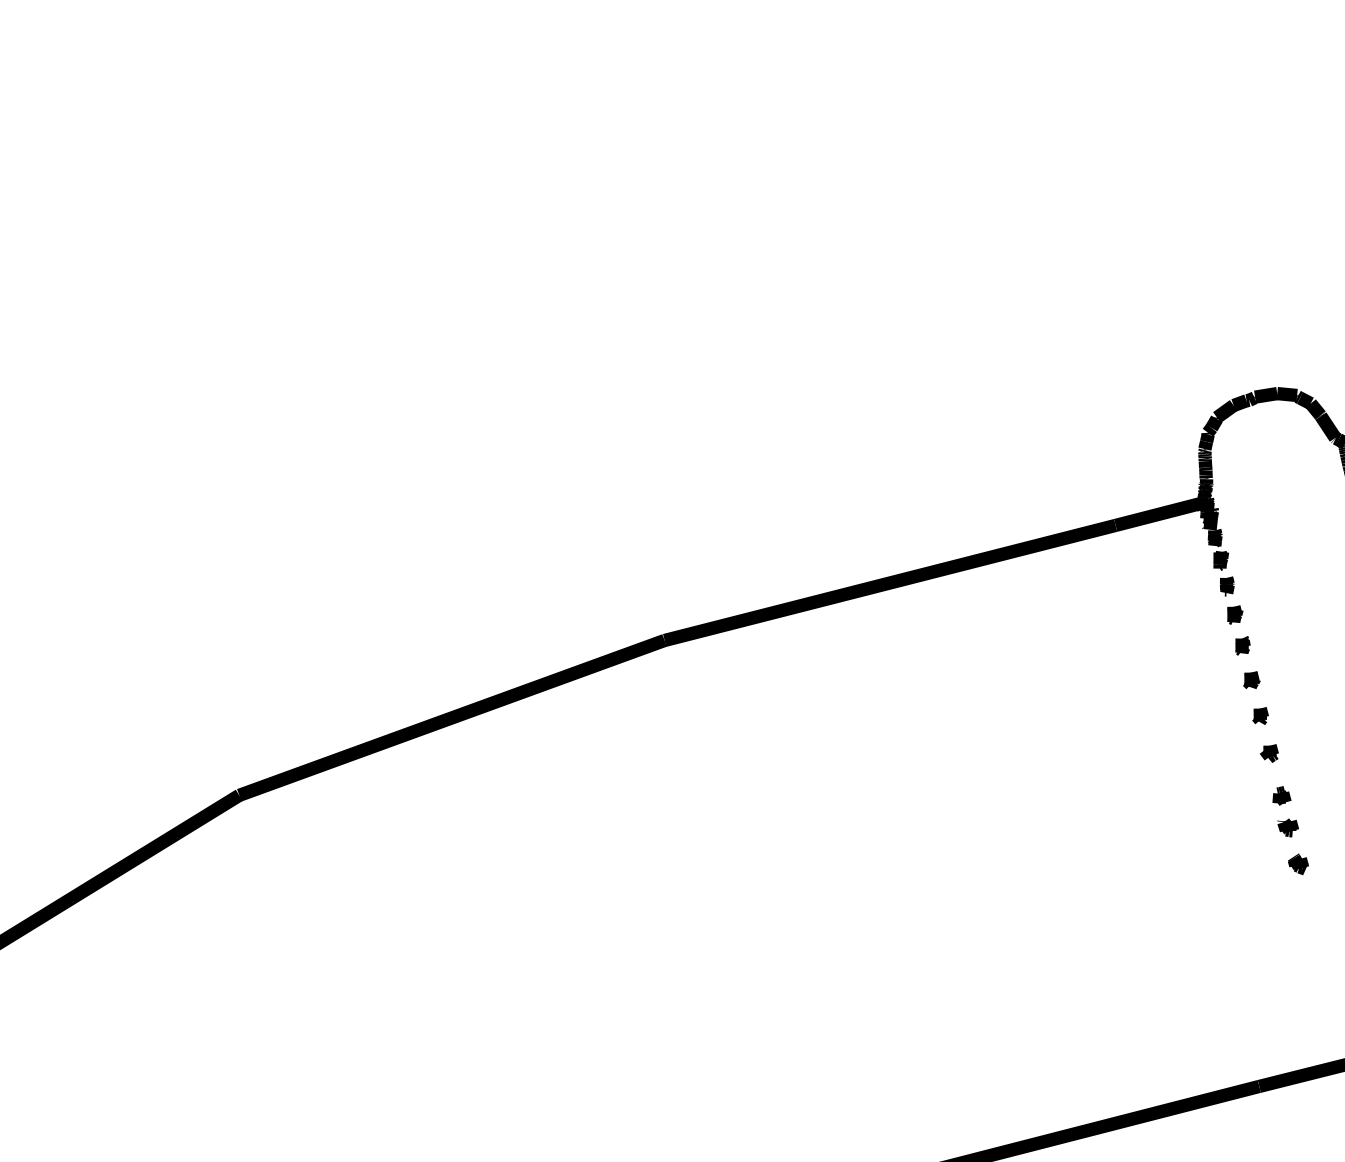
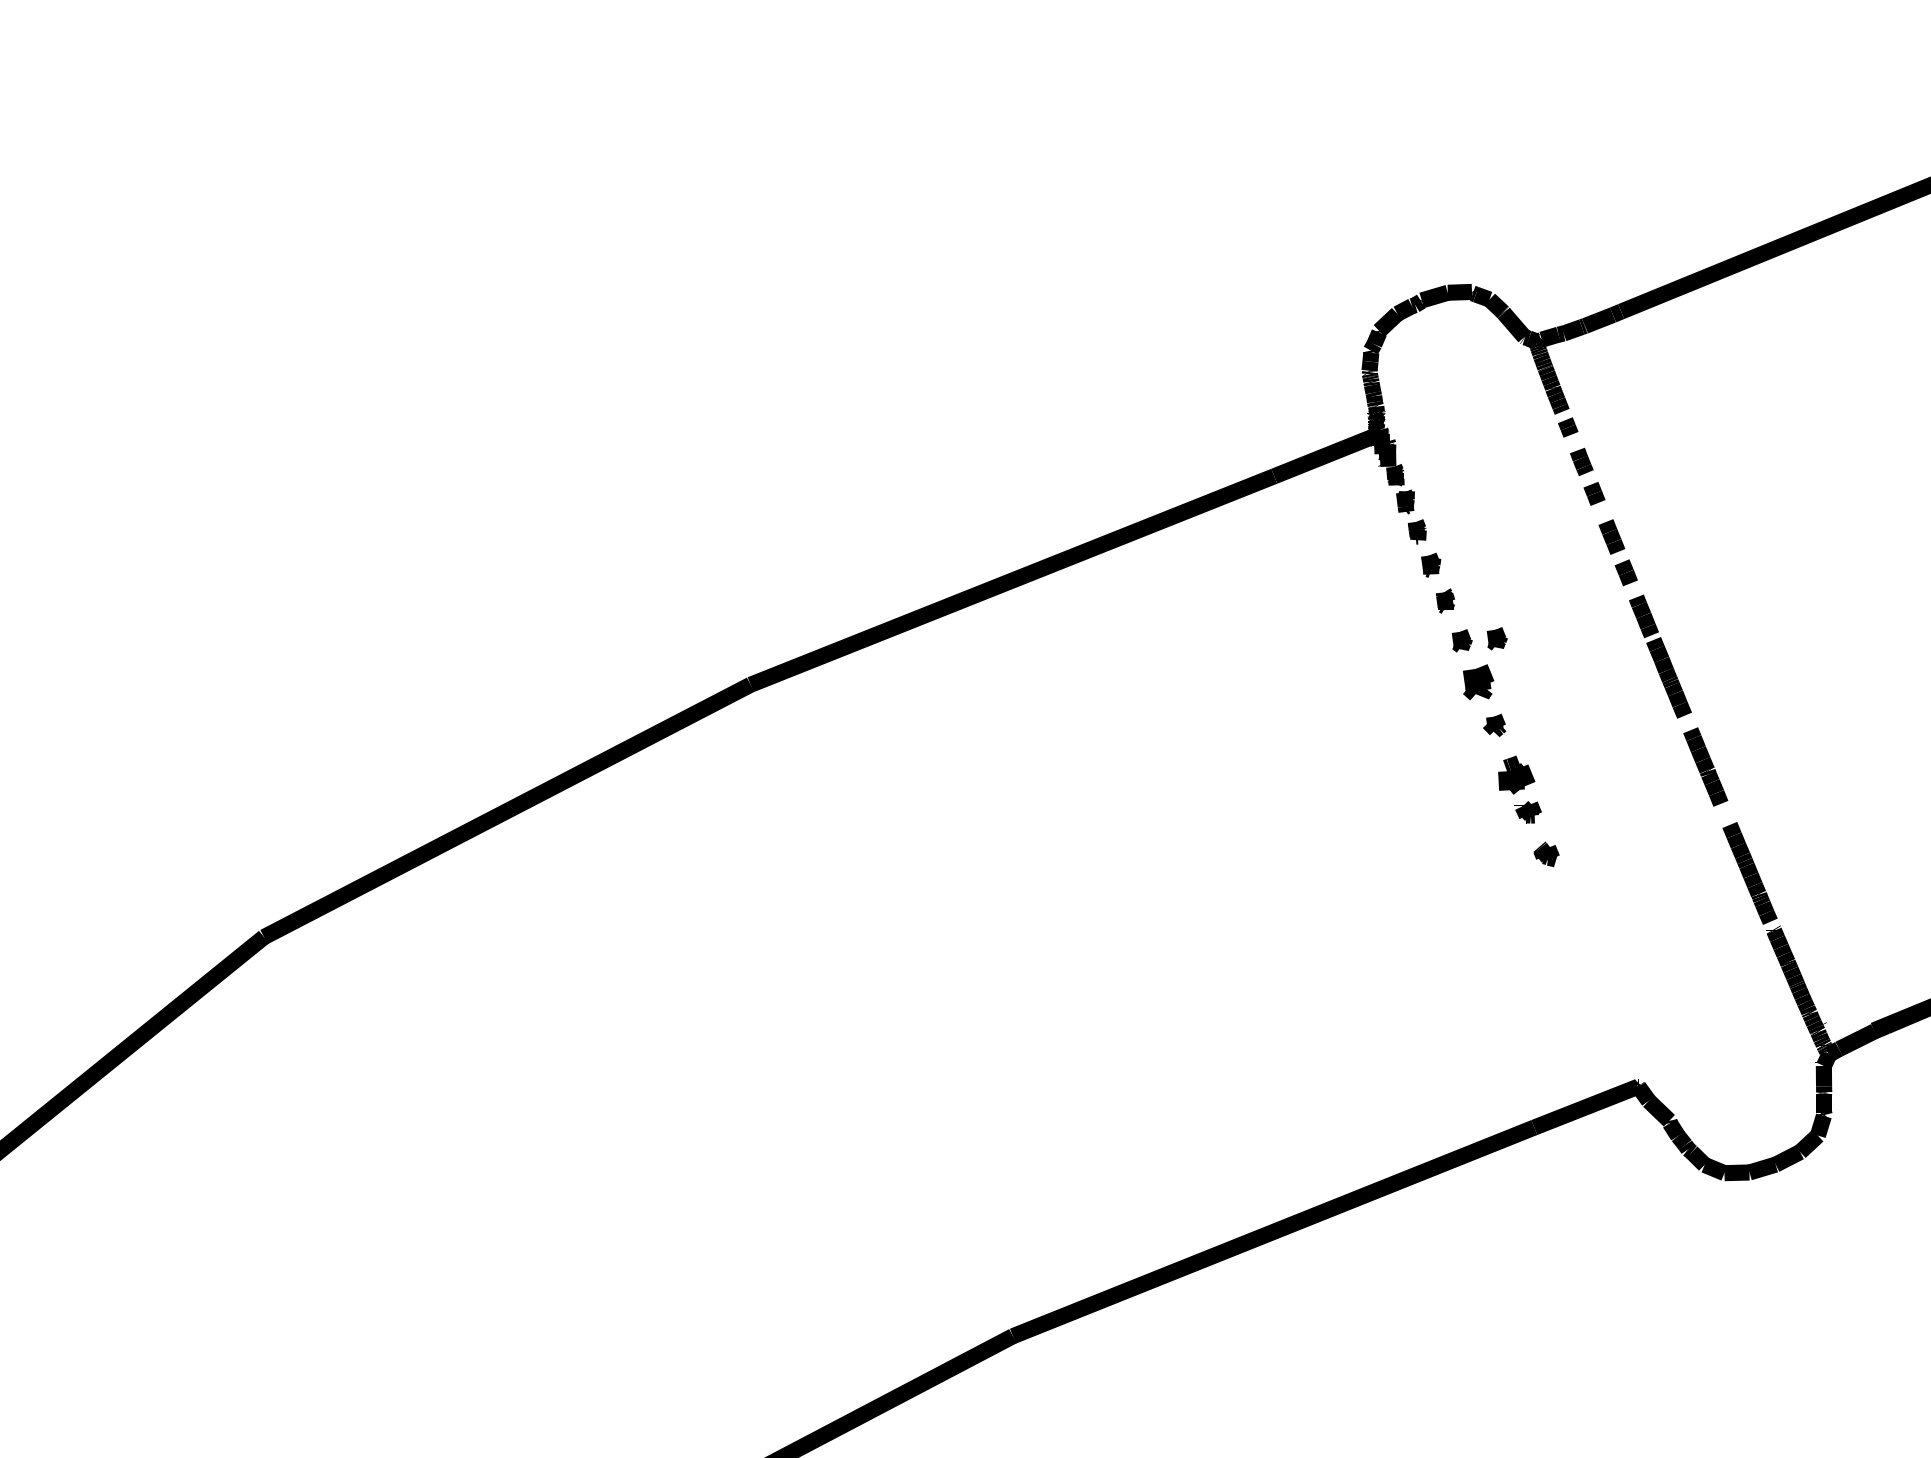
part: (1280, 681) -> (1496, 638), added
part: (1260, 715) -> (1477, 681), size x1.6
part: (1282, 796) -> (1516, 775), size x1.6

